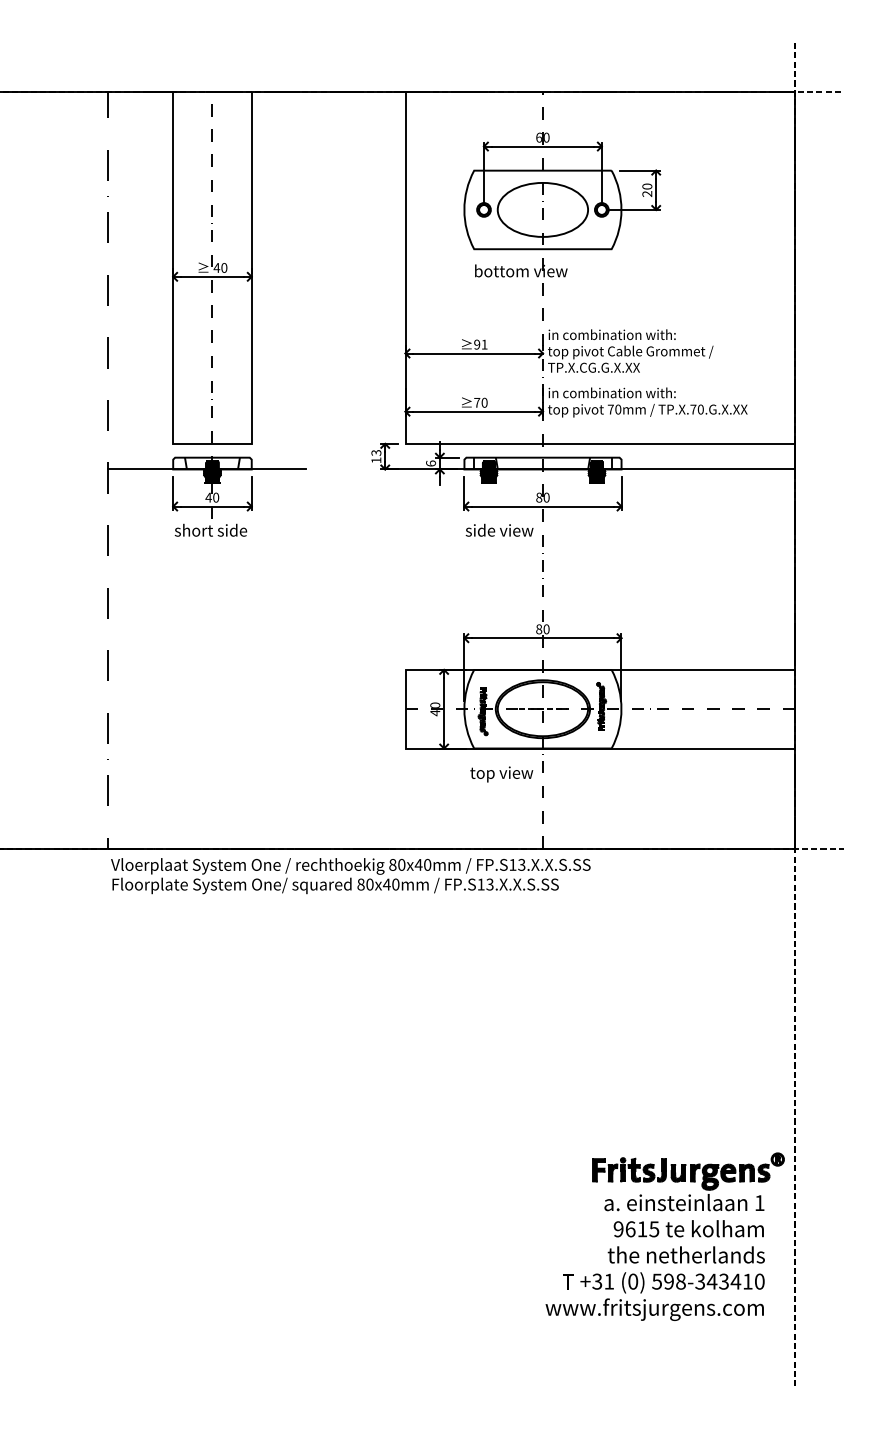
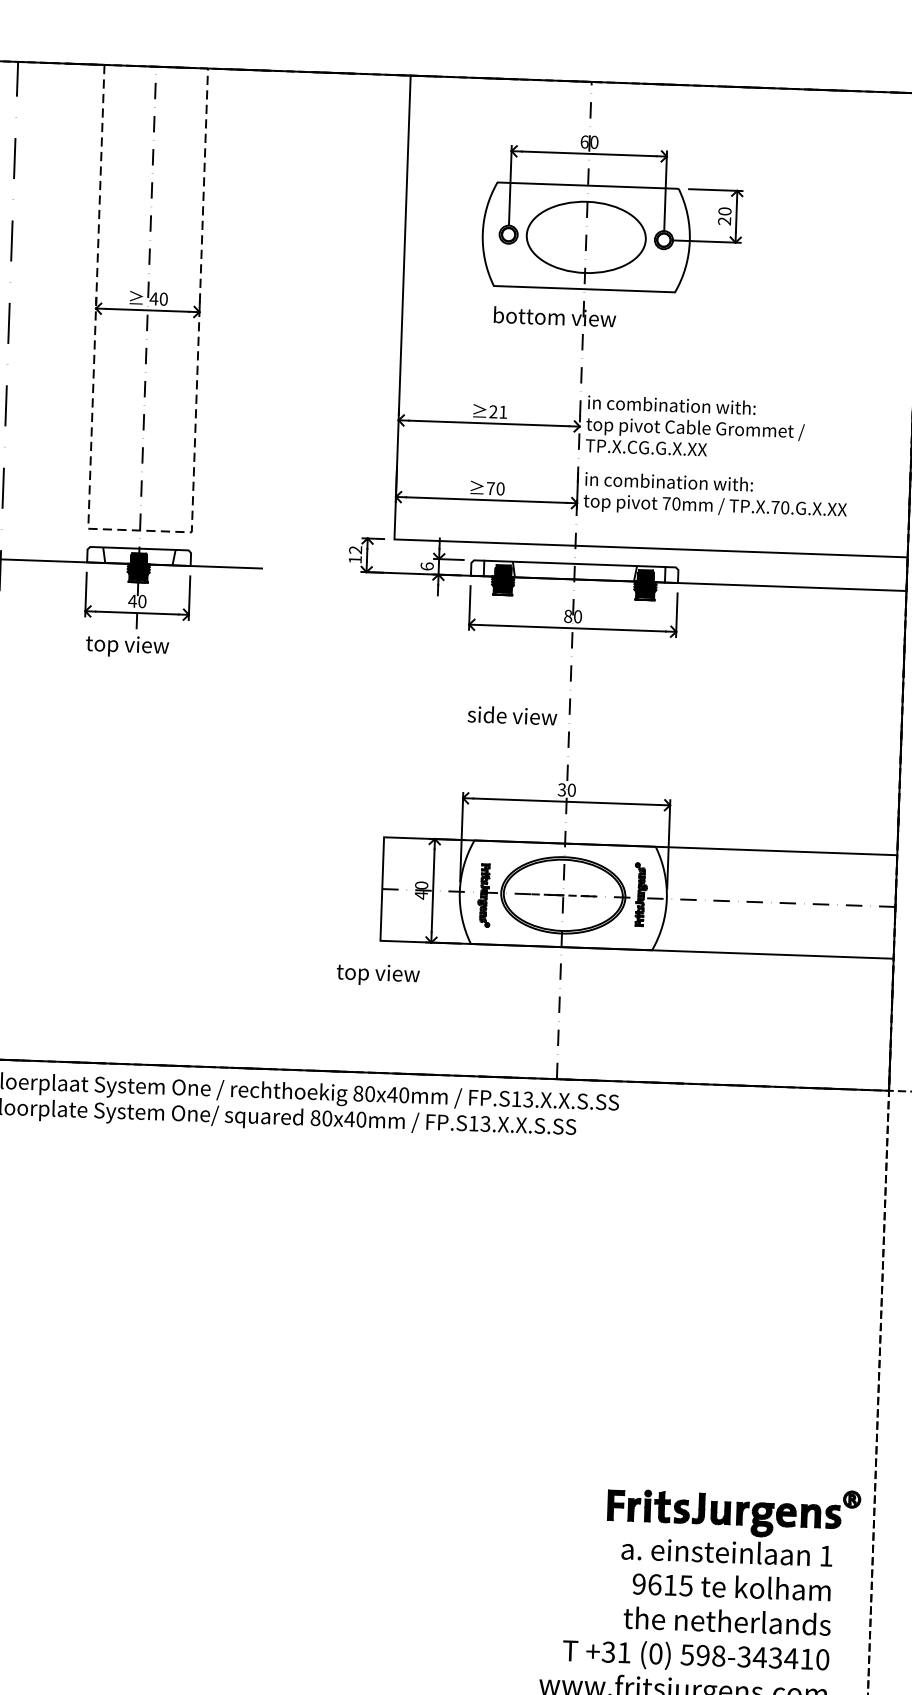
text: (477, 344) -> (493, 411), 91 -> 21
line: (212, 443) -> (140, 529), solid -> dashed
text: (376, 452) -> (355, 549), 13 -> 12
text: (499, 529) -> (512, 714), moved
text: (210, 531) -> (133, 645), short side -> top view
text: (539, 628) -> (562, 788), 80 -> 30
text: (501, 774) -> (377, 975), moved

